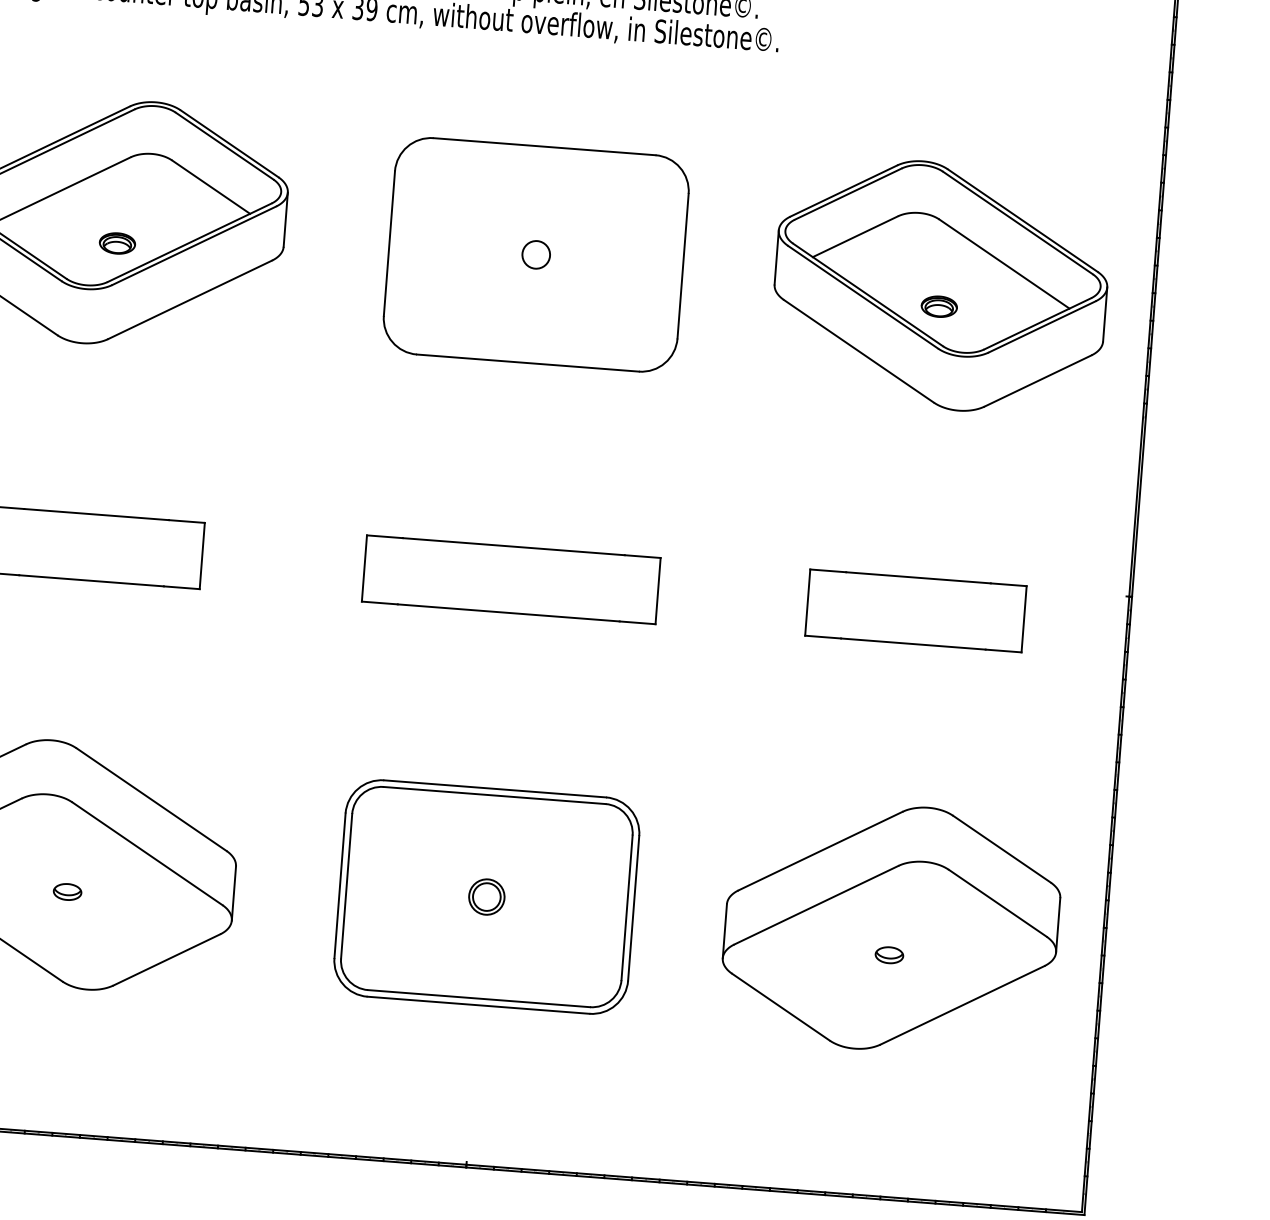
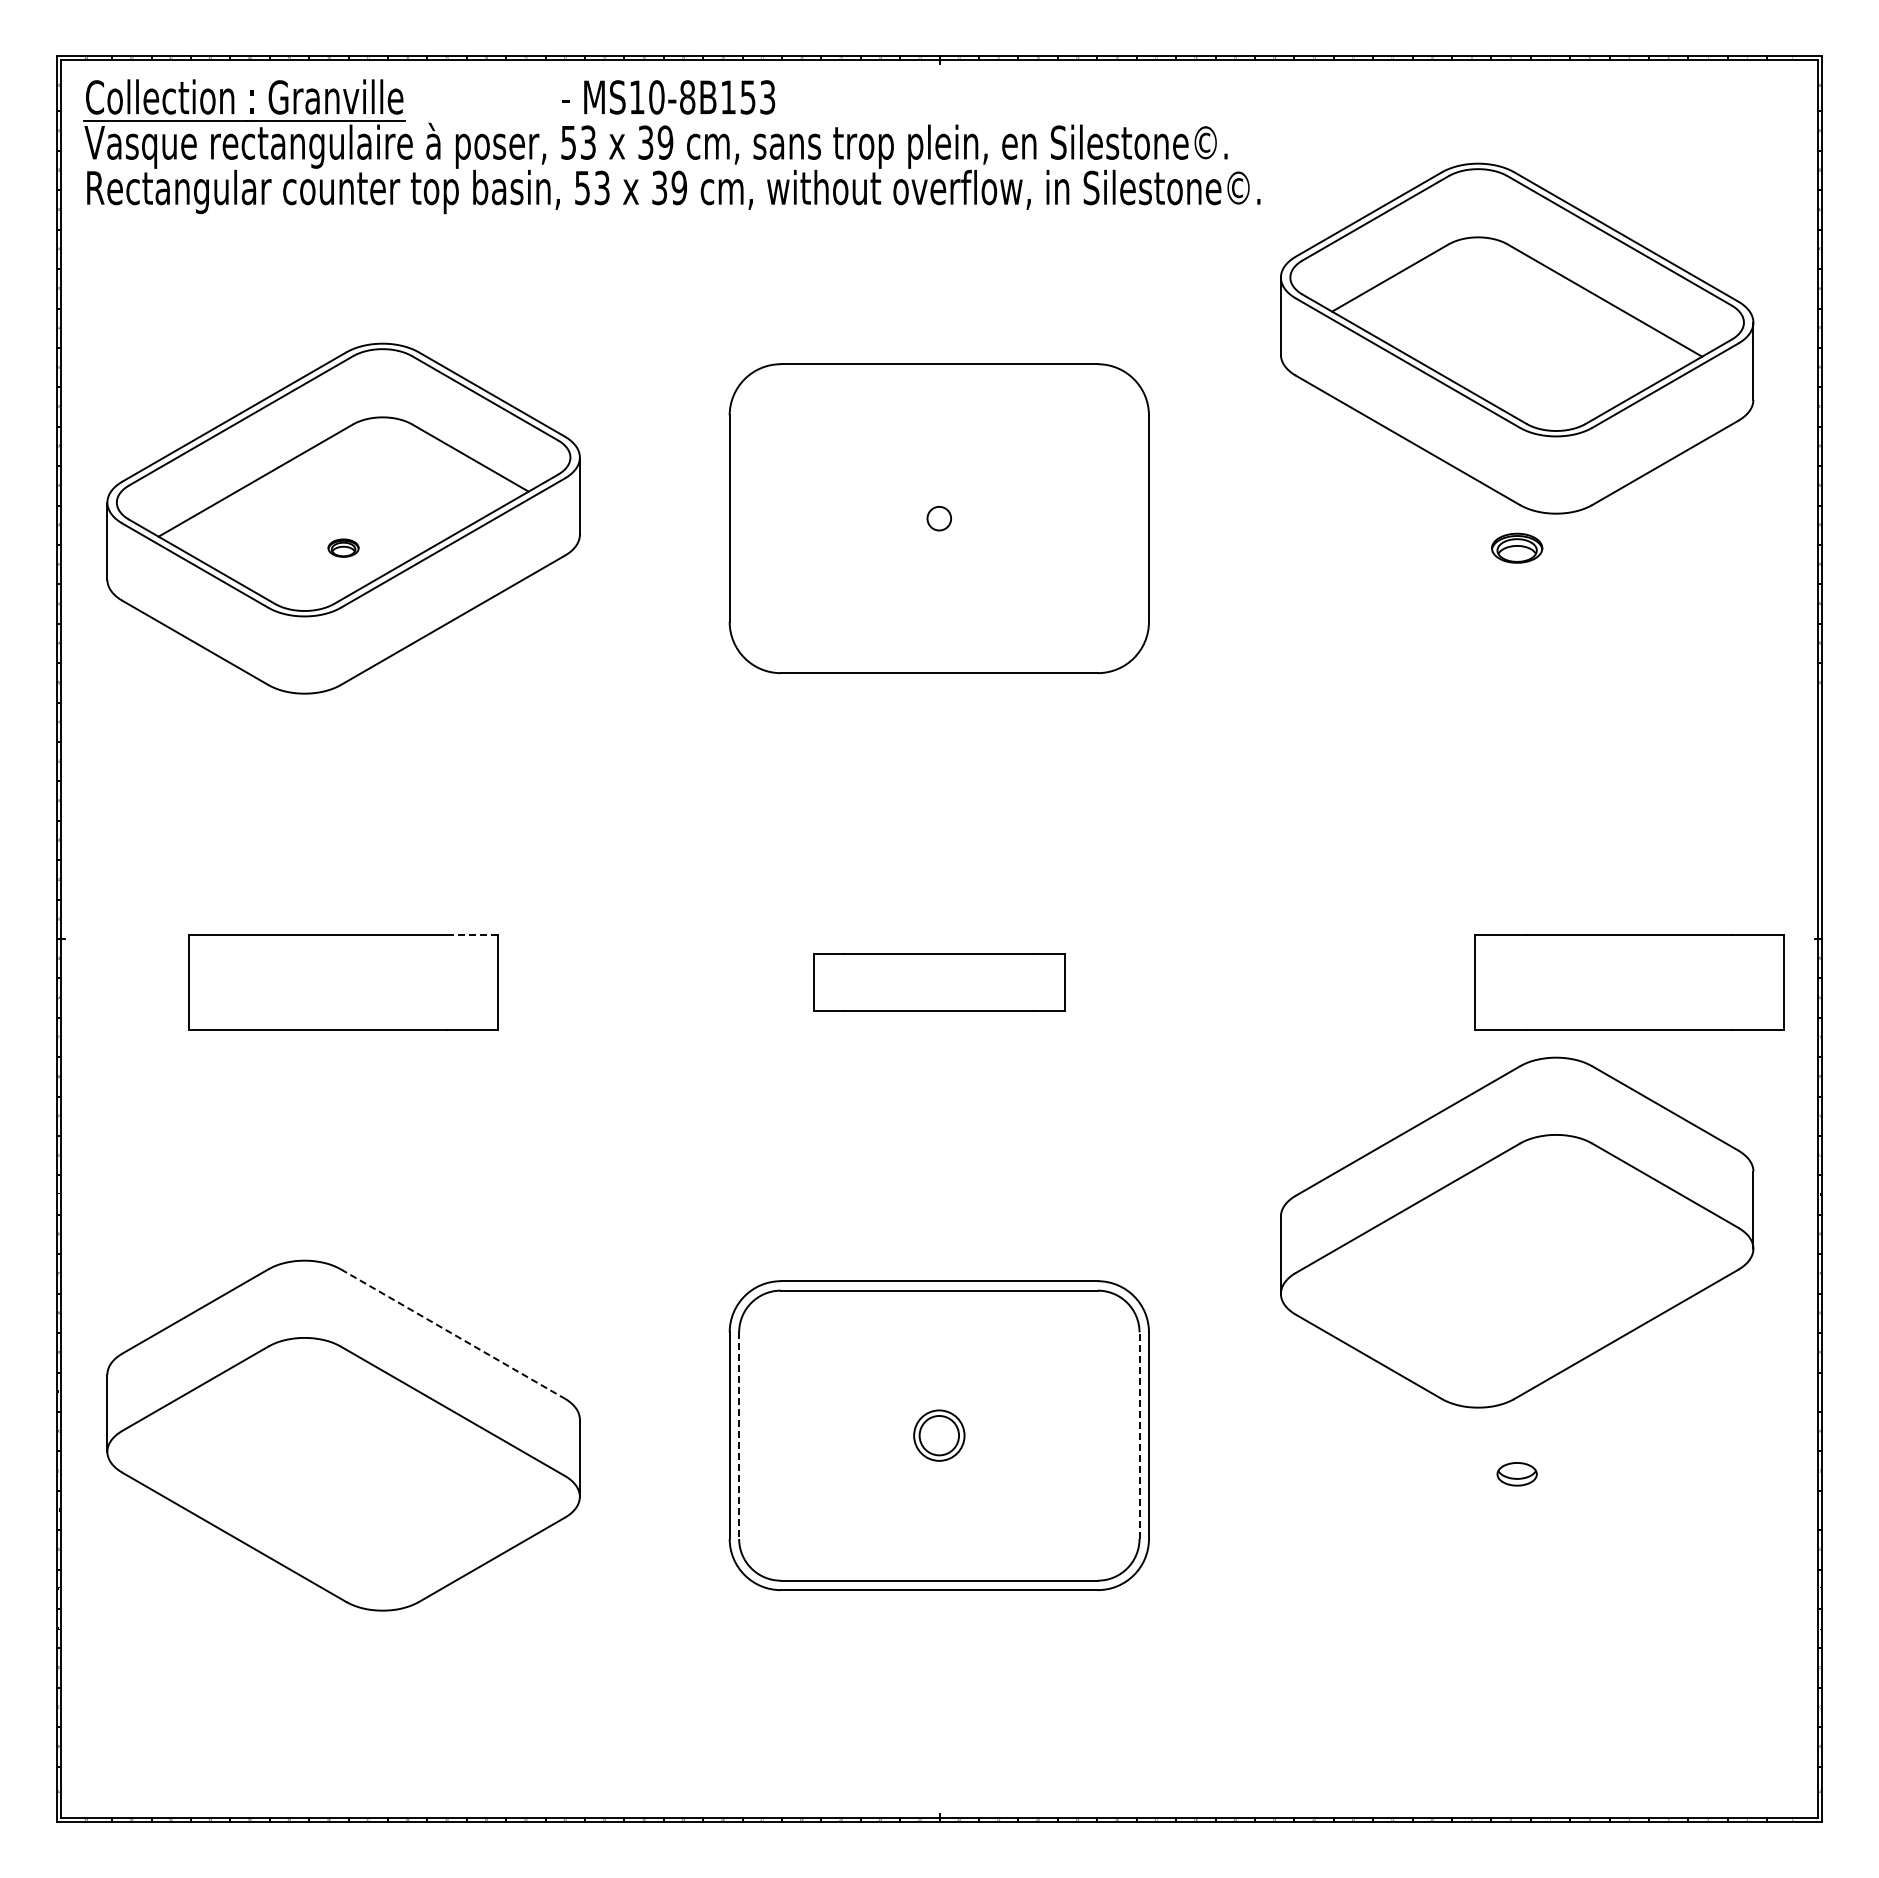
part: (117, 242) -> (343, 547), size x0.6
circle: (536, 254) -> (939, 518), size x0.6
part: (941, 285) -> (1517, 338), moved
line: (186, 521) -> (472, 935), solid -> dashed
part: (511, 579) -> (939, 982), size x0.6
part: (916, 610) -> (1629, 982), moved
line: (152, 800) -> (453, 1334), solid -> dashed
line: (346, 886) -> (739, 1436), solid -> dashed
part: (67, 892) -> (343, 1474), removed
line: (627, 907) -> (1139, 1435), solid -> dashed
part: (891, 928) -> (1517, 1232), moved

